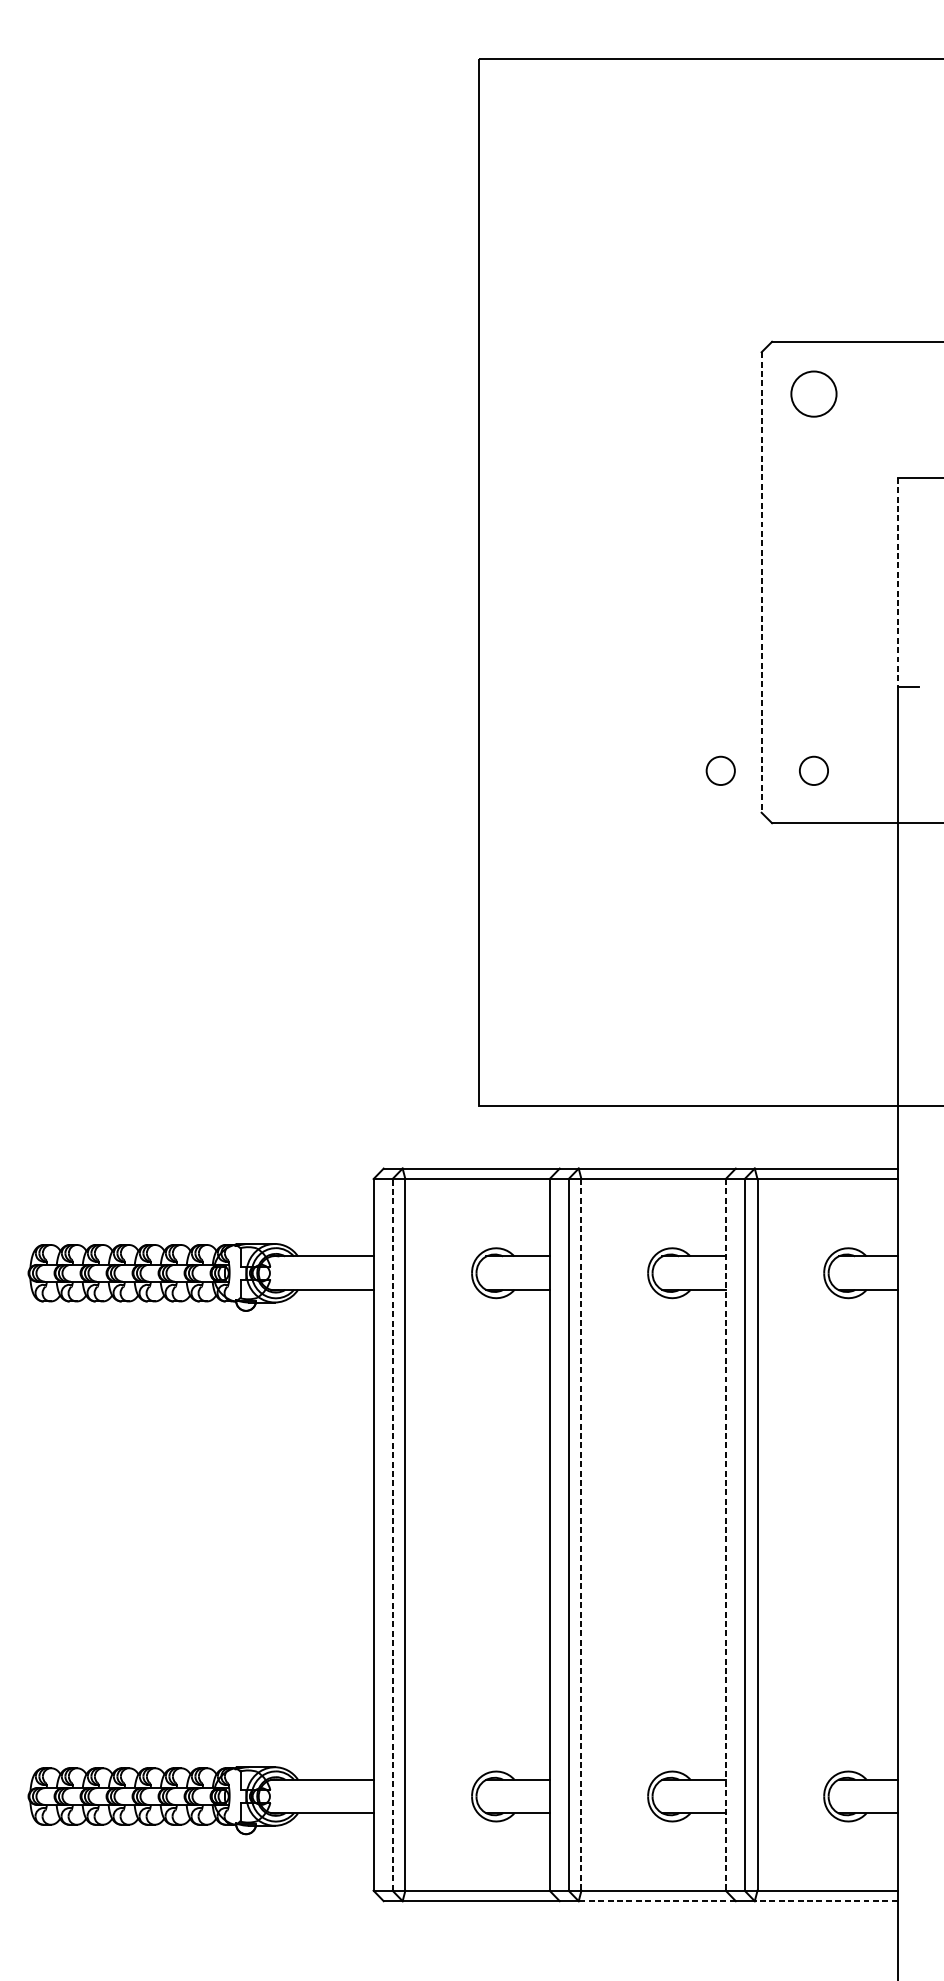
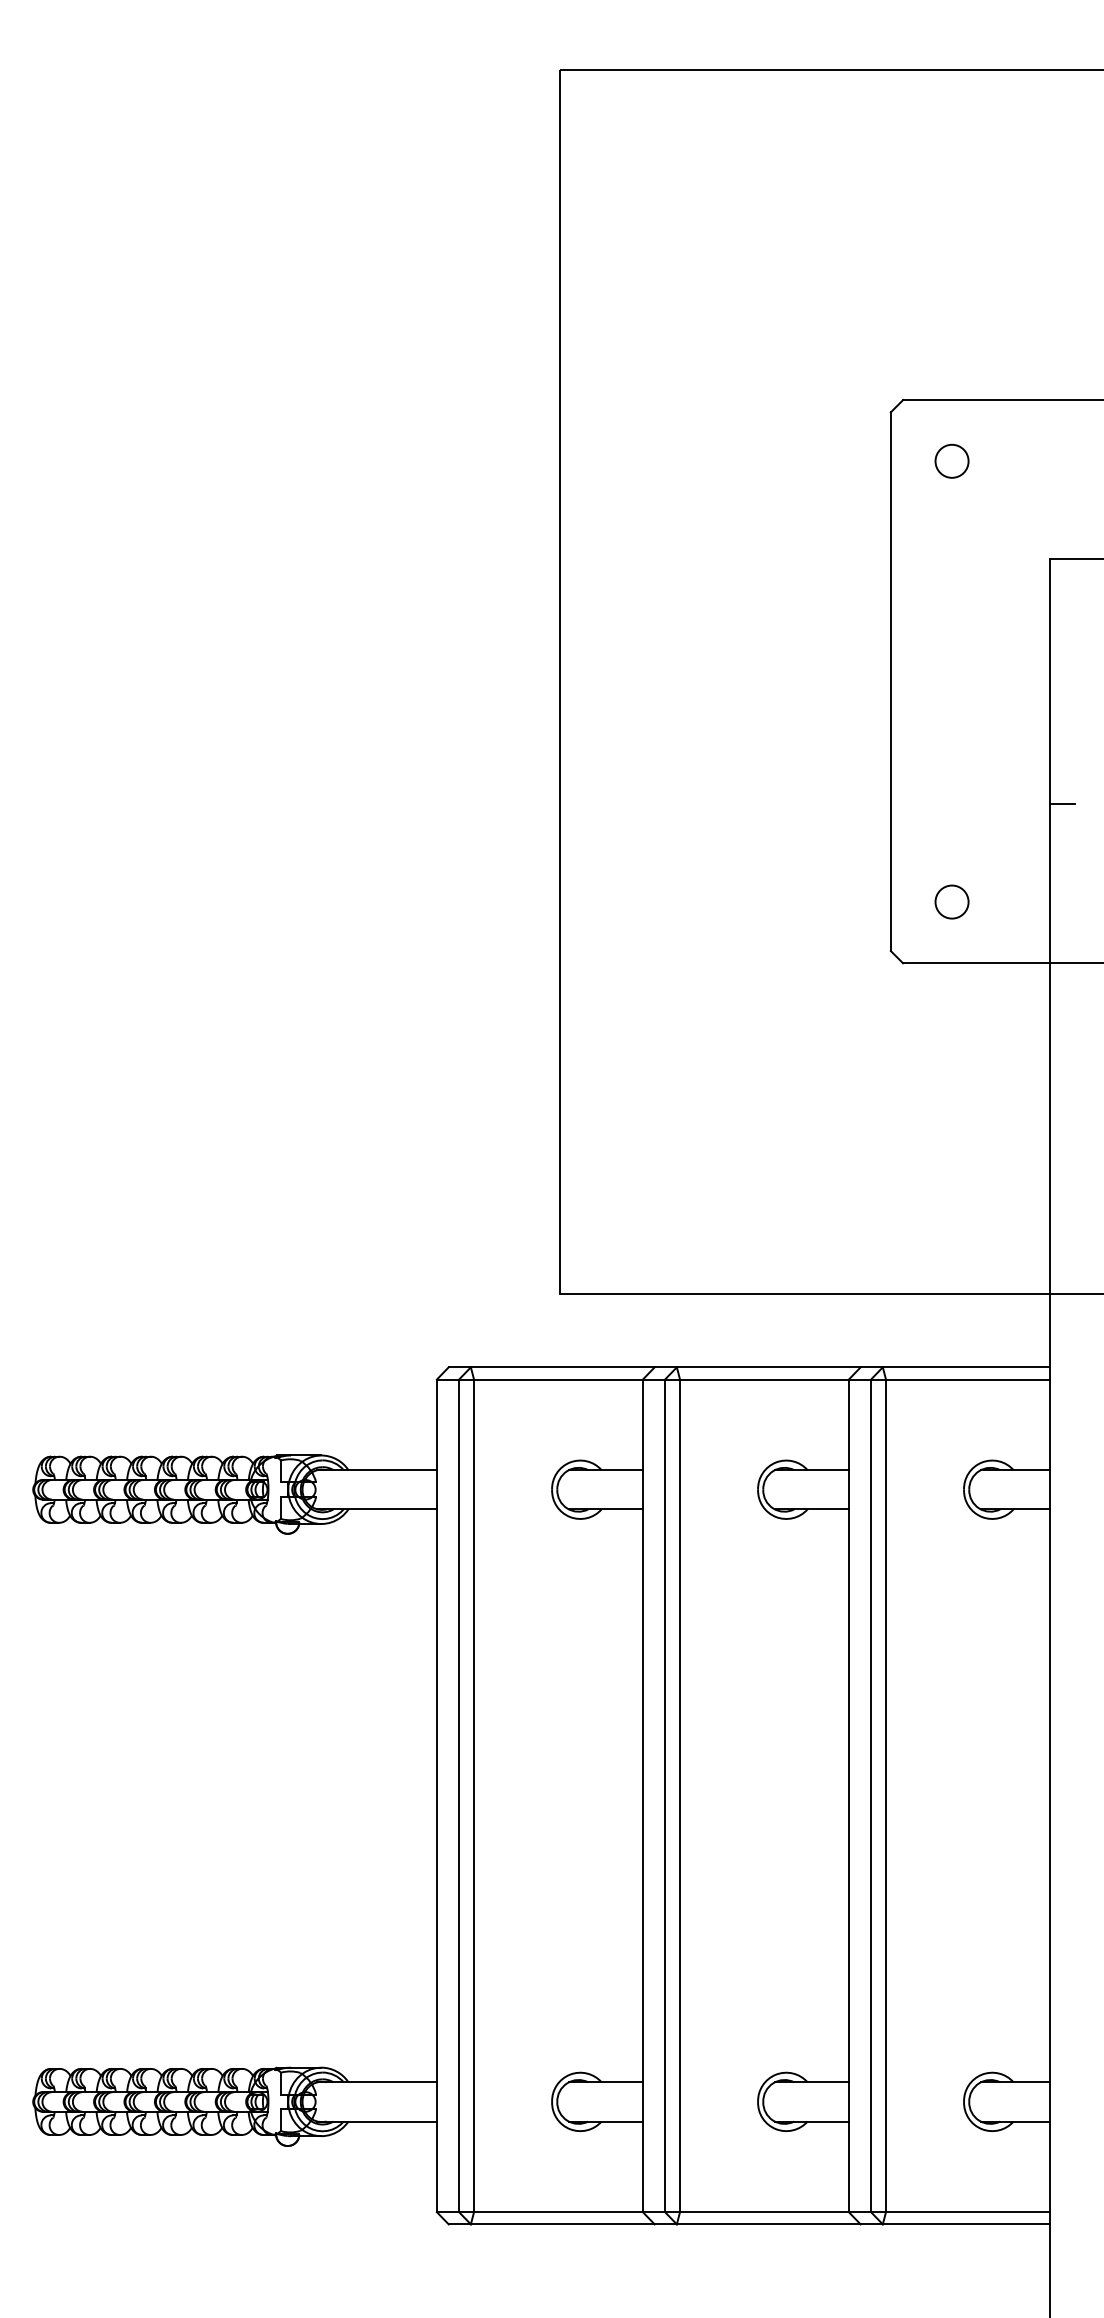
circle: (813, 393) -> (951, 460), size x0.62
line: (761, 583) -> (890, 682), dashed -> solid
line: (898, 583) -> (1050, 682), dashed -> solid
circle: (720, 770) -> (842, 901), removed
line: (392, 1534) -> (459, 1795), dashed -> solid
line: (581, 1535) -> (680, 1796), dashed -> solid
line: (725, 1535) -> (848, 1796), dashed -> solid
line: (657, 1901) -> (768, 2224), dashed -> solid
line: (826, 1901) -> (966, 2224), dashed -> solid

